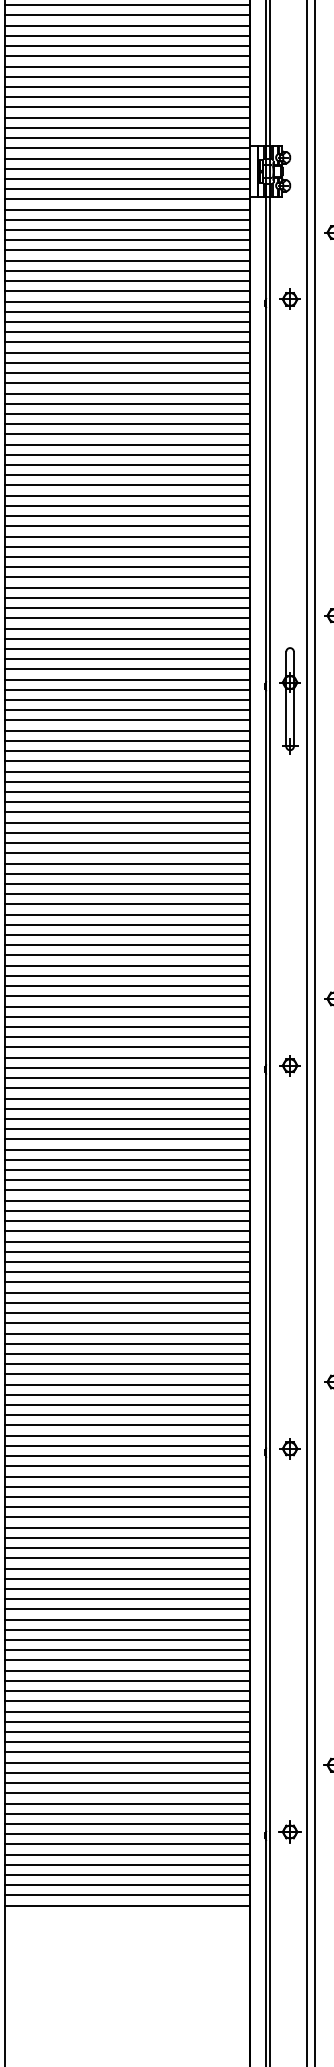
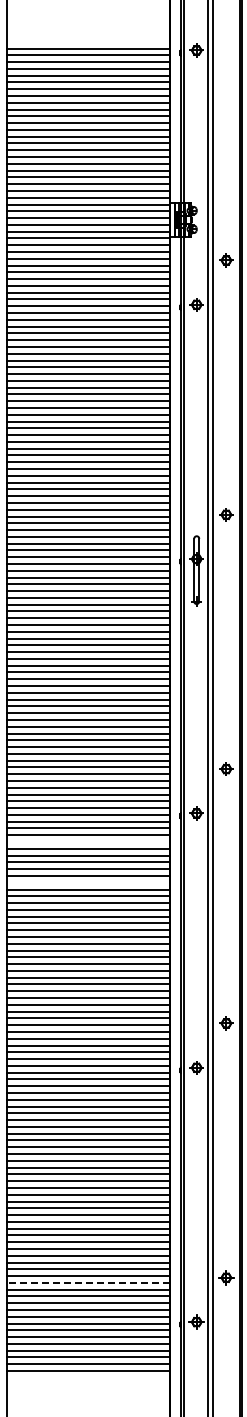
line: (127, 1109) -> (88, 842), removed
line: (127, 1169) -> (88, 882), removed
line: (127, 1772) -> (88, 1282), solid -> dashed

